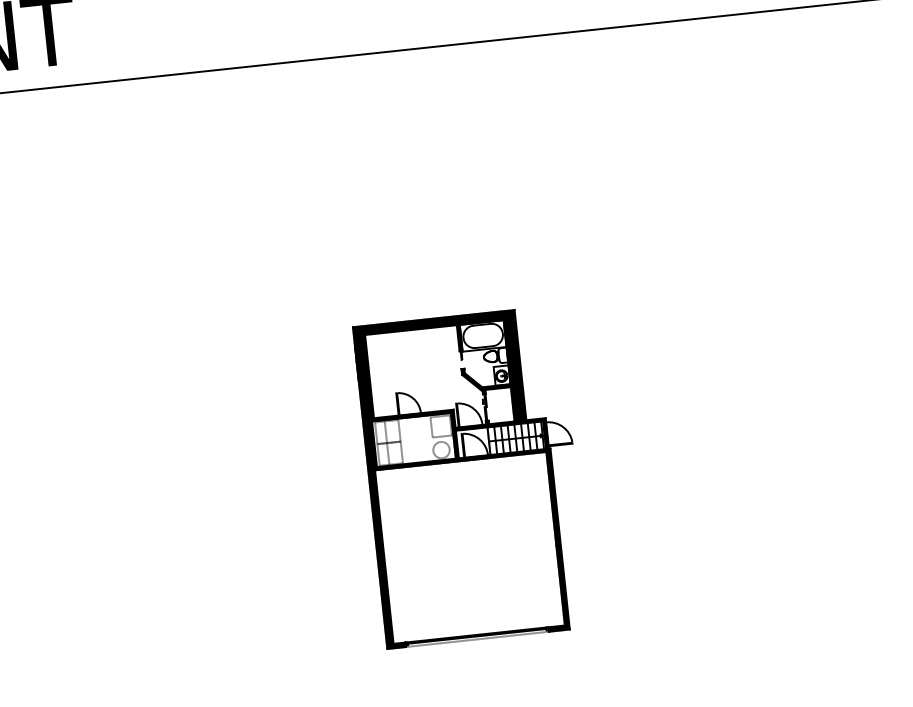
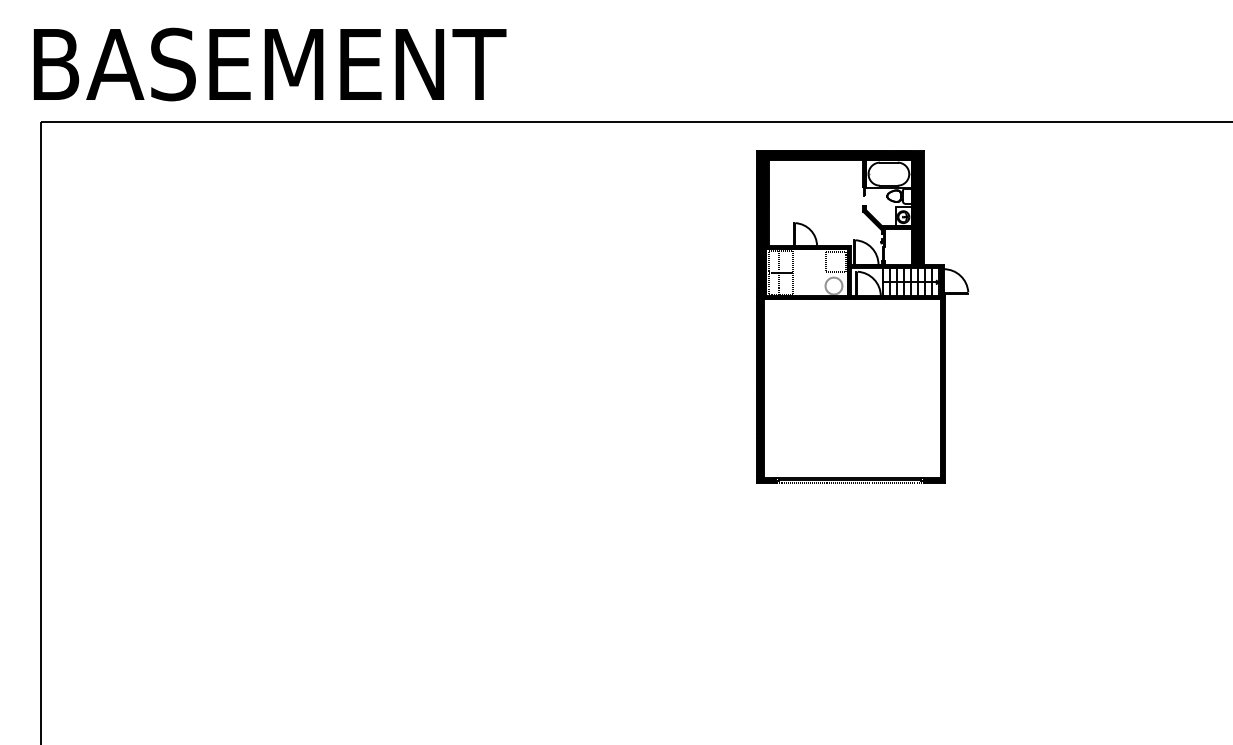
part: (472, 476) -> (862, 316), moved

